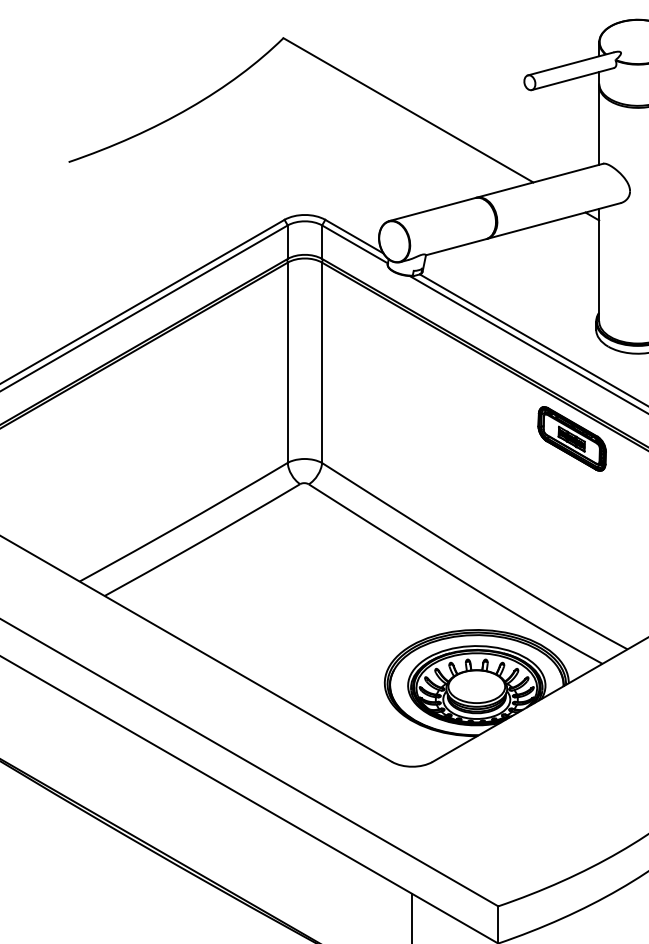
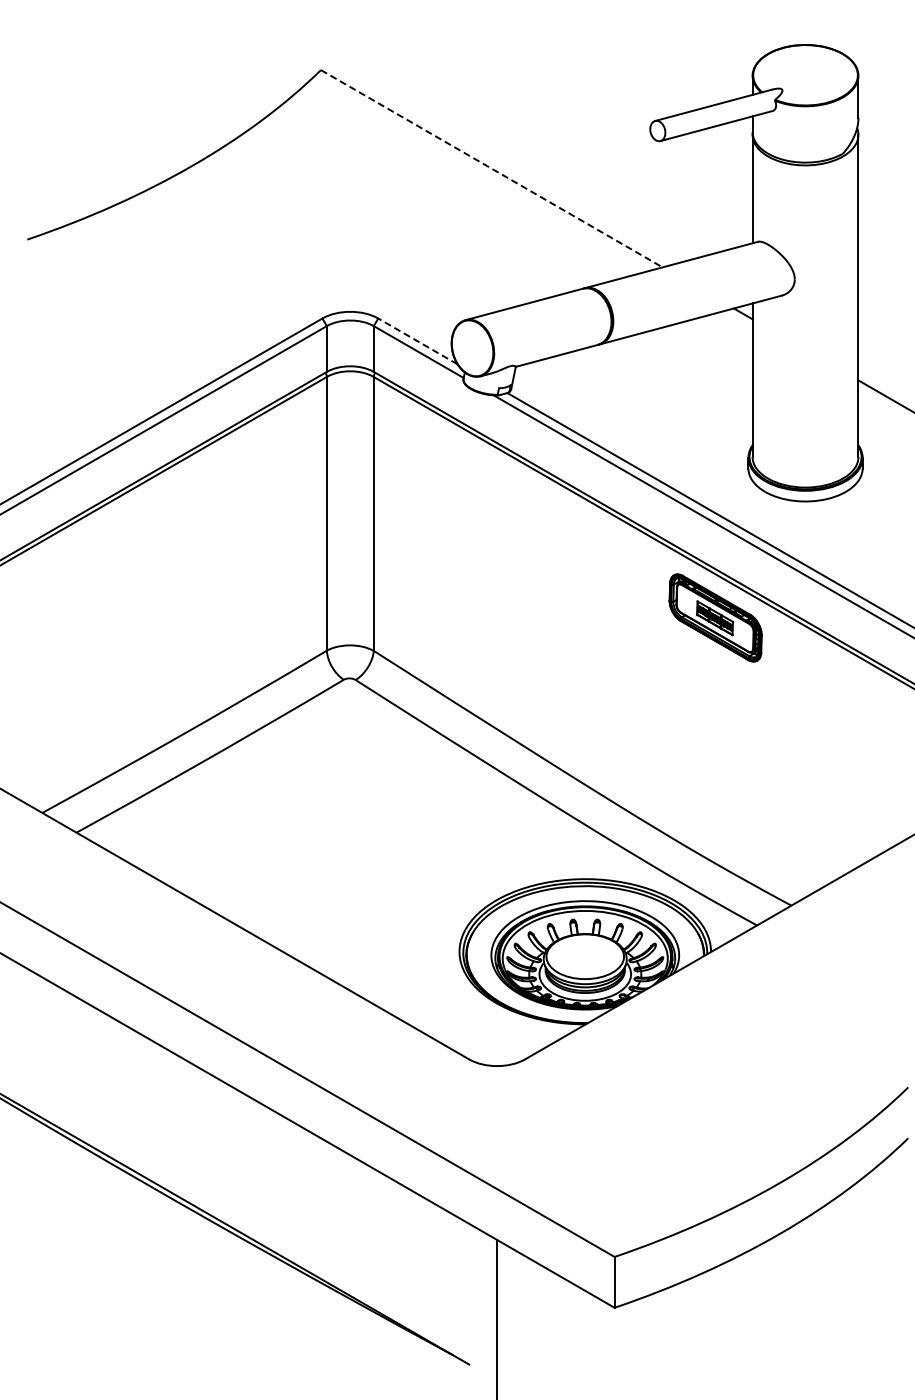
line: (408, 110) -> (492, 169), solid -> dashed
line: (354, 236) -> (417, 341), solid -> dashed

